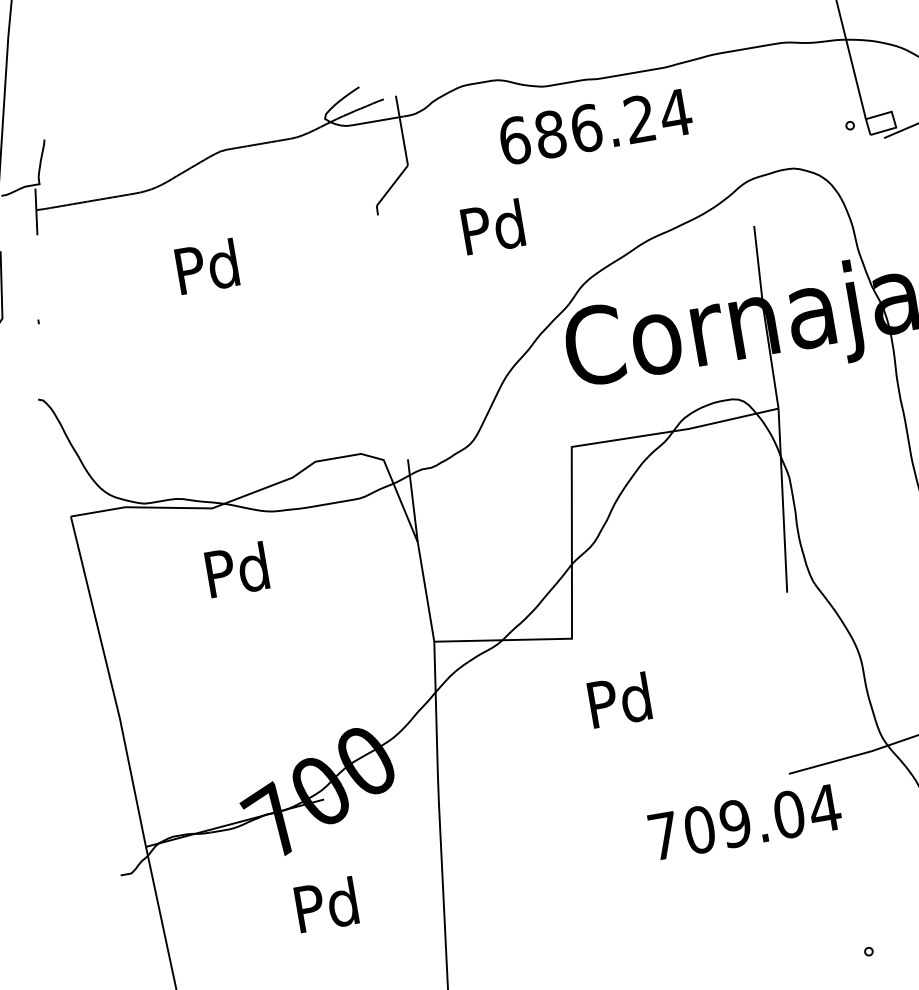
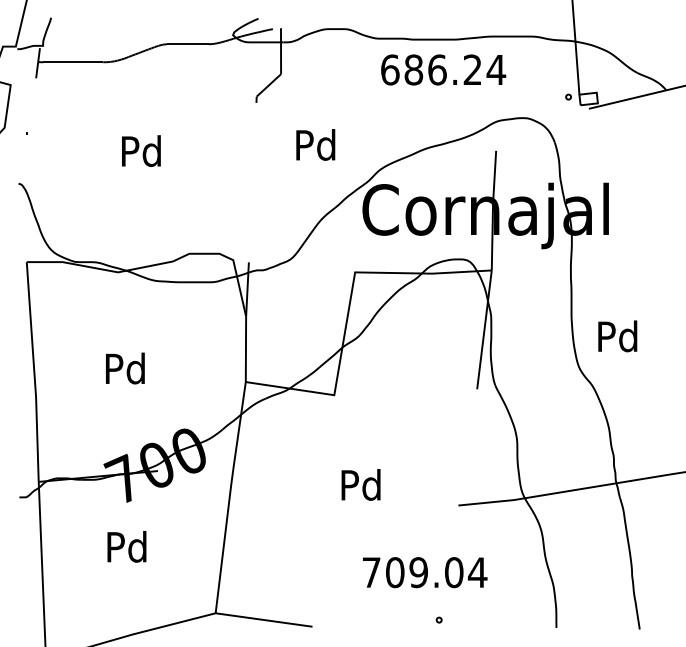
text: (595, 126) -> (443, 69), moved
text: (492, 226) -> (315, 144), moved
text: (207, 265) -> (141, 150), moved
text: (237, 569) -> (125, 368), moved
text: (618, 699) -> (360, 484), moved
text: (745, 821) -> (425, 572), moved
text: (325, 904) -> (126, 546), moved
circle: (867, 950) -> (438, 619), moved

